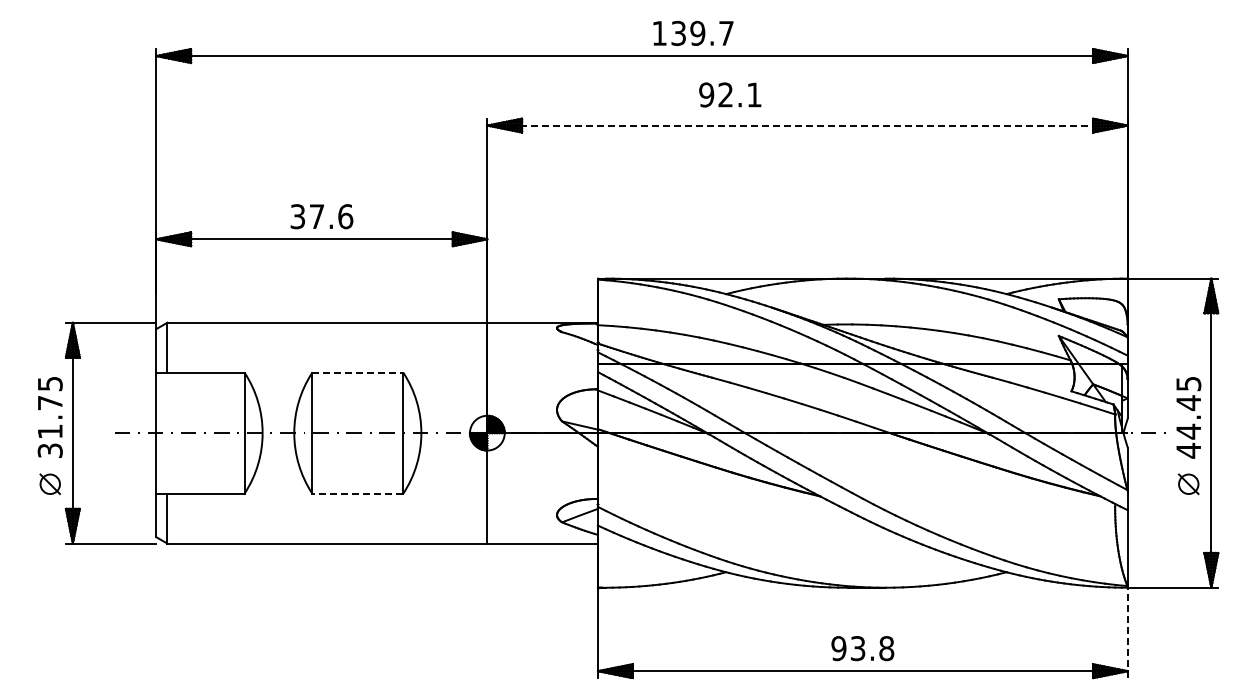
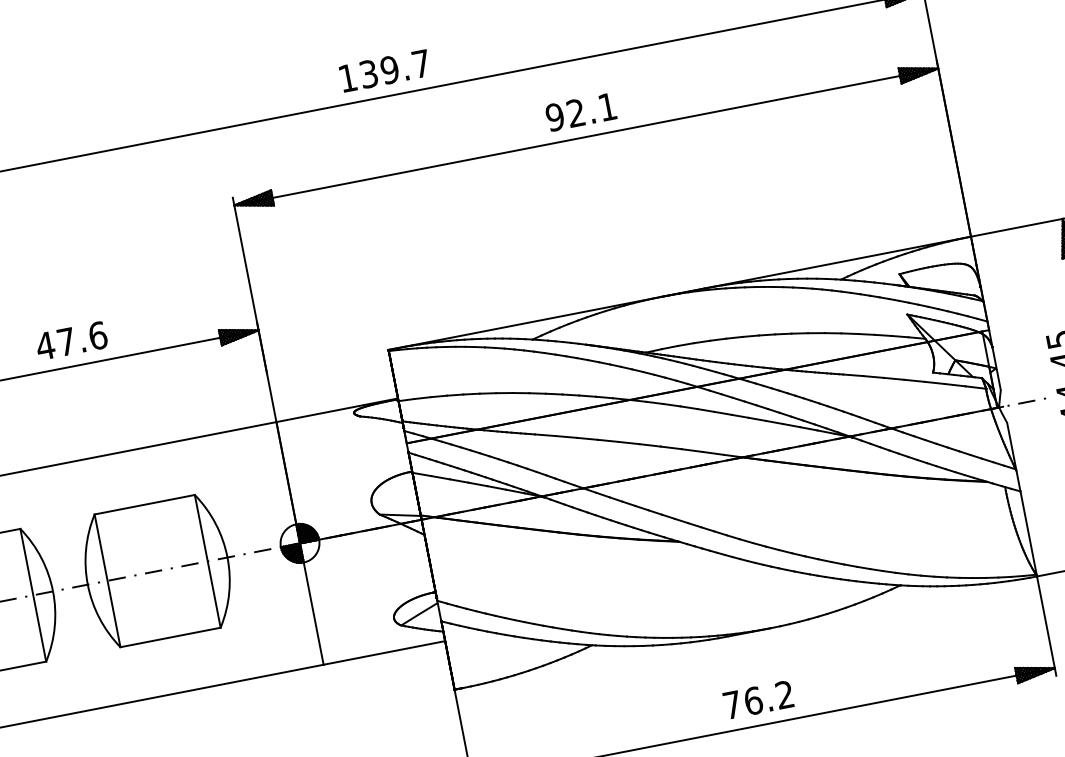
text: (693, 32) -> (384, 69), moved
text: (730, 94) -> (581, 111), moved
line: (808, 125) -> (587, 136), dashed -> solid
text: (297, 216) -> (45, 345), 37.6 -> 47.6
line: (357, 372) -> (144, 504), dashed -> solid
line: (357, 493) -> (170, 637), dashed -> solid
line: (1127, 632) -> (1046, 625), dashed -> solid
text: (862, 648) -> (758, 699), 93.8 -> 76.2

